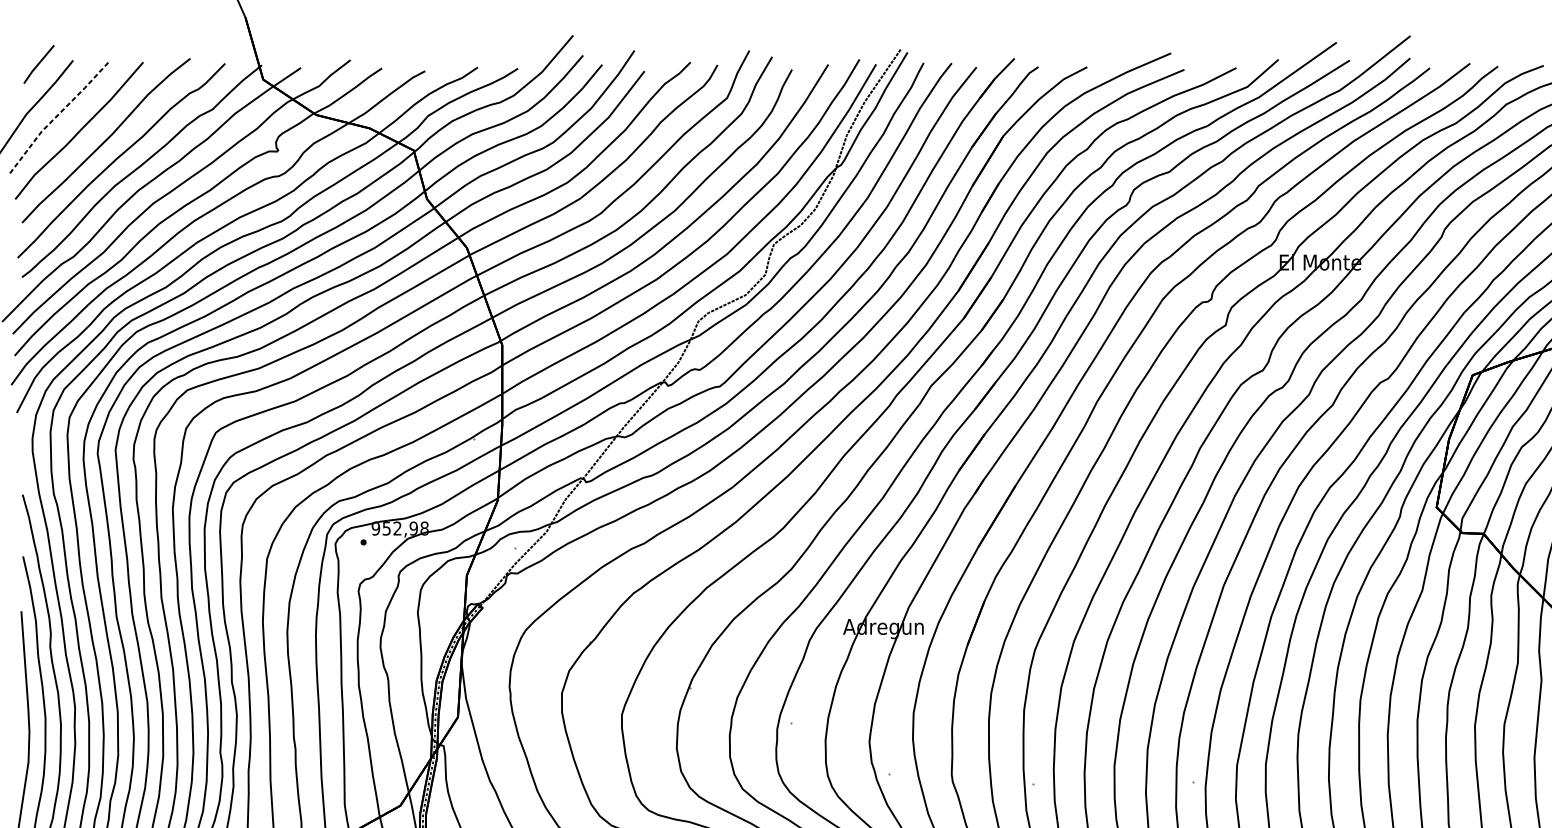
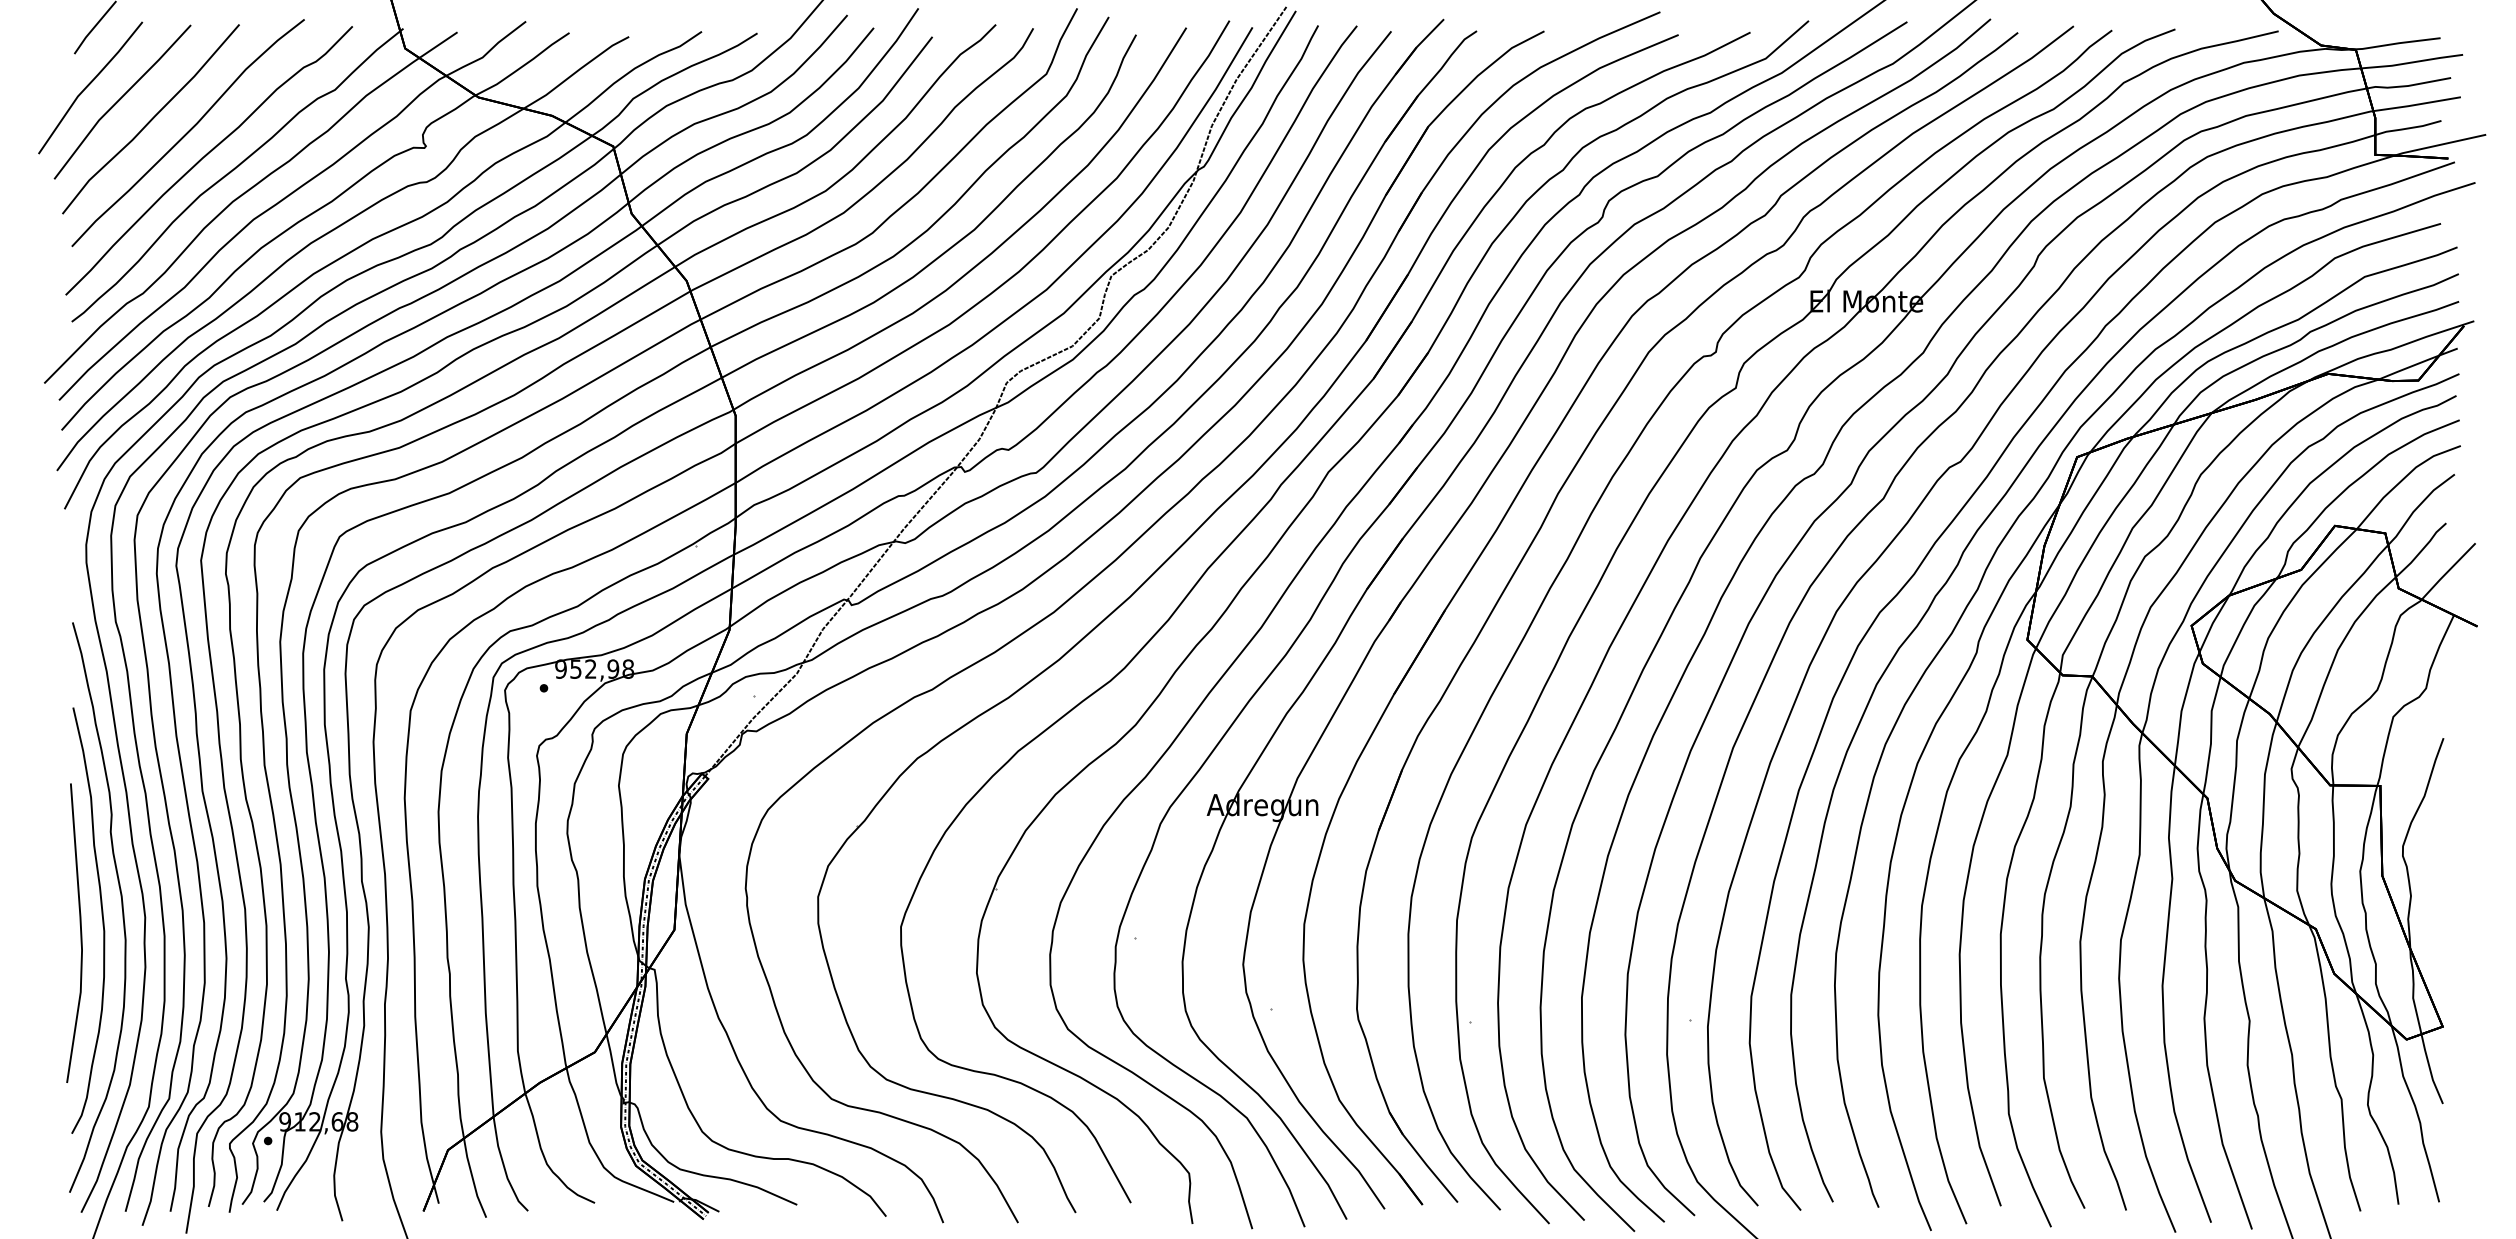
line: (56, 116) -> (119, 99), dashed -> solid

